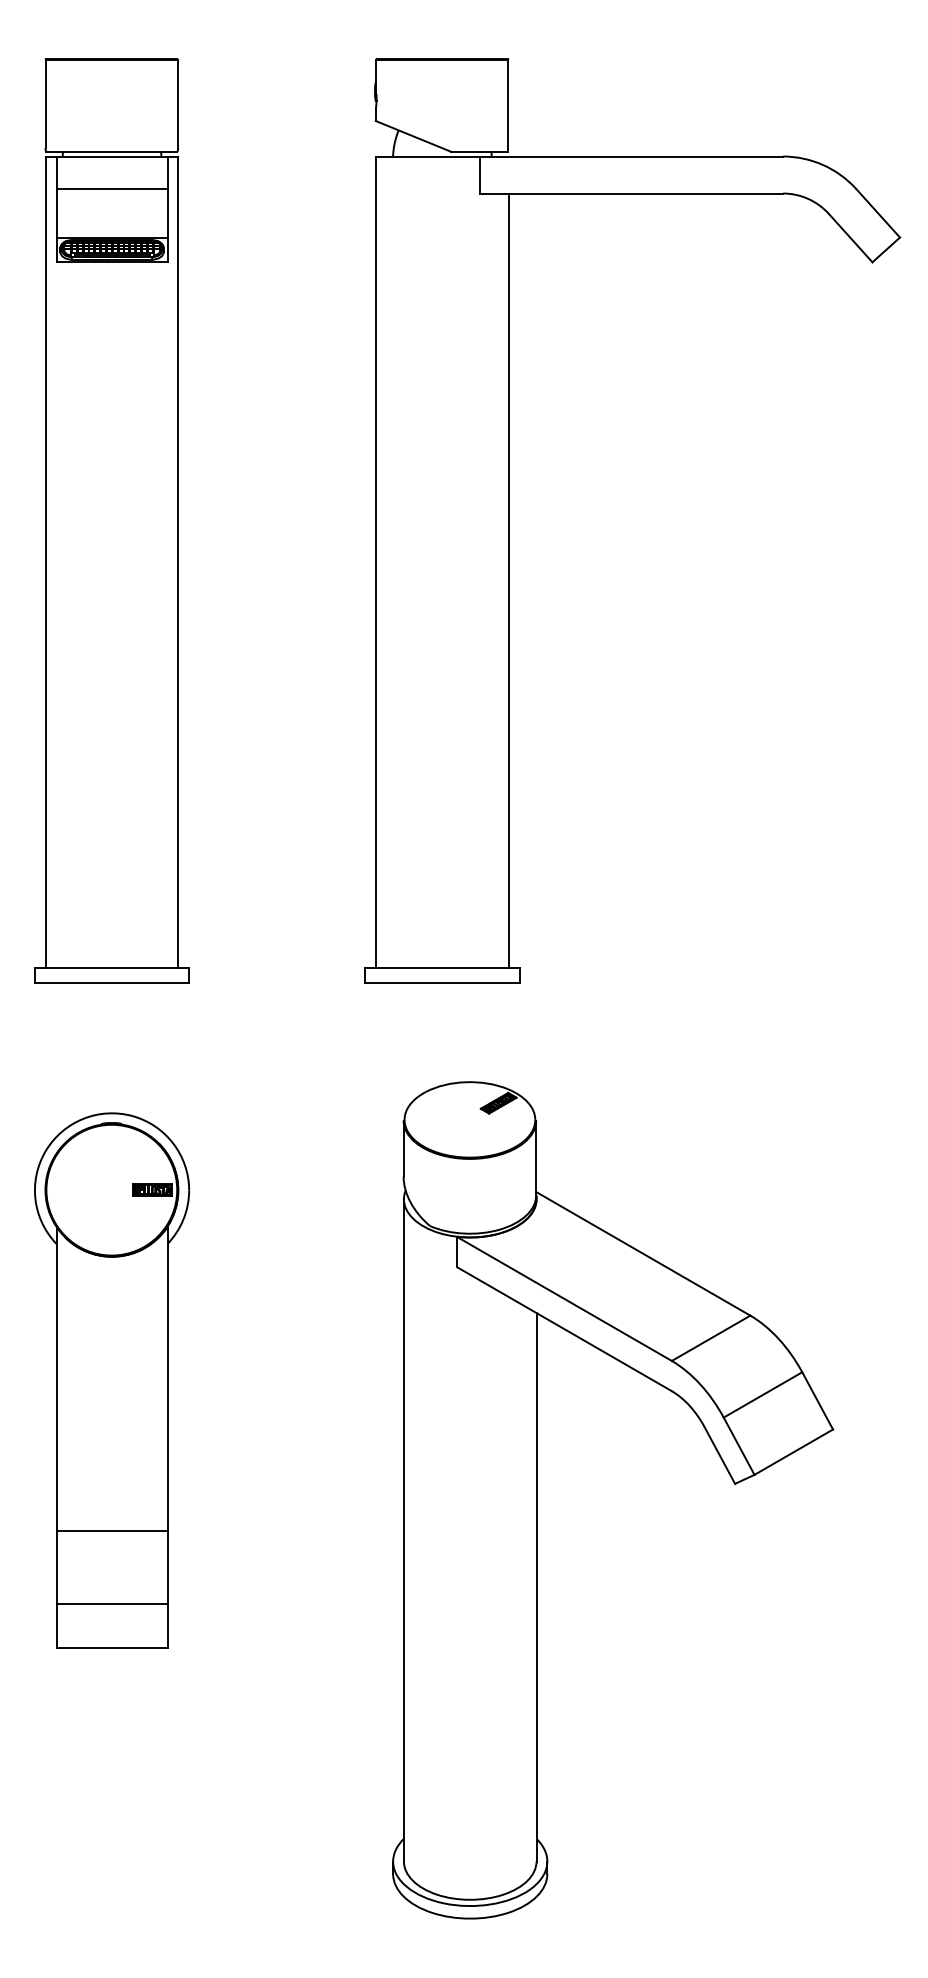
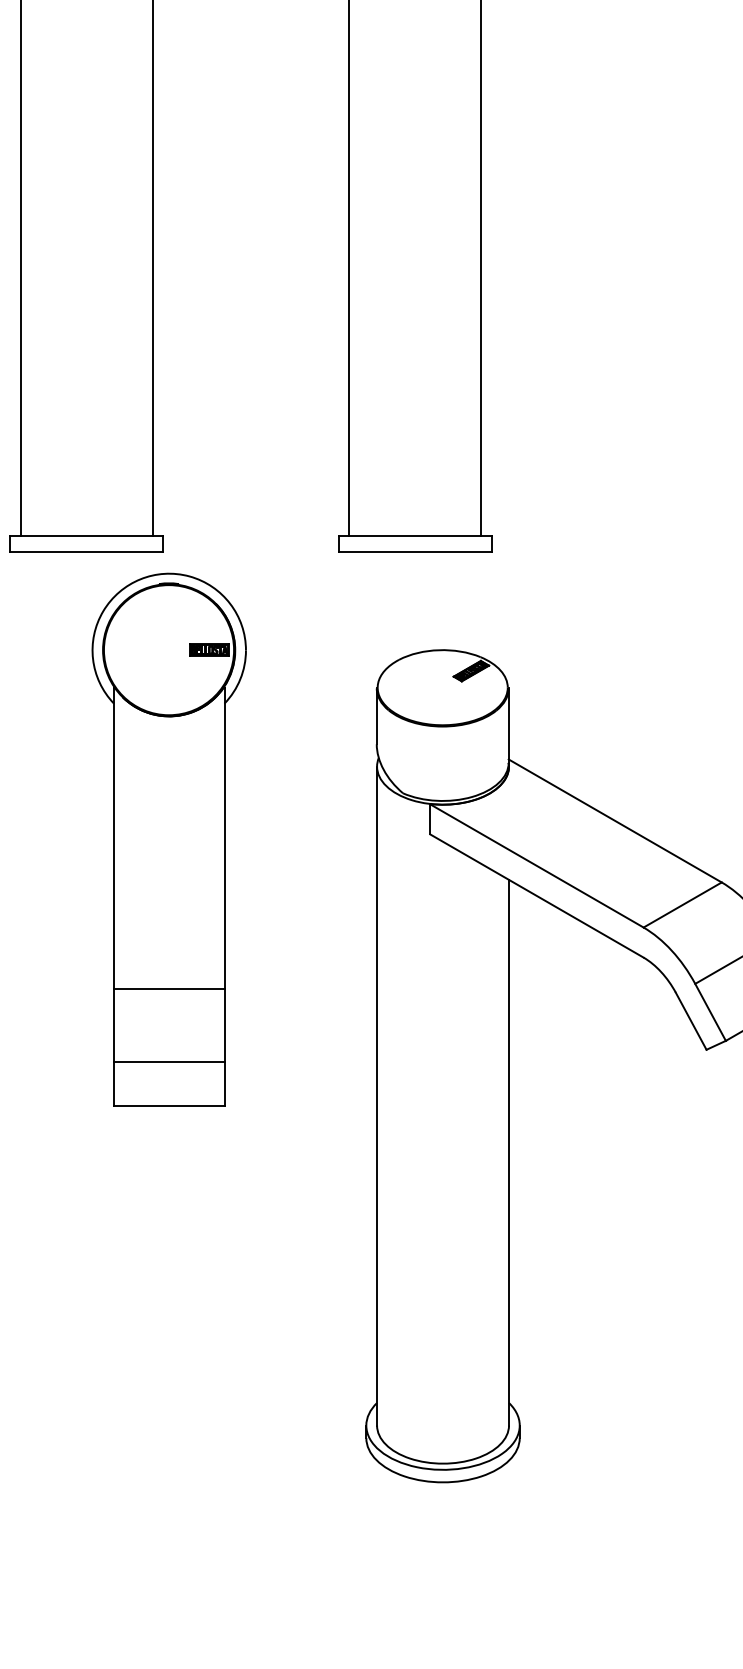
part: (112, 1380) -> (169, 839), moved

